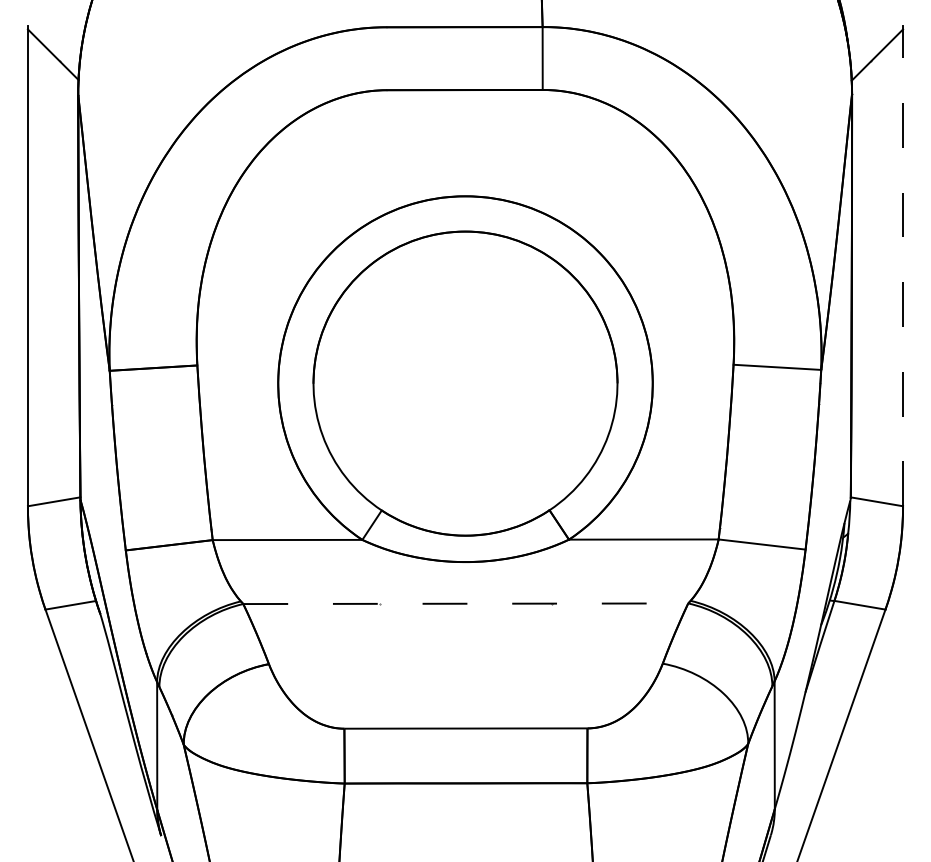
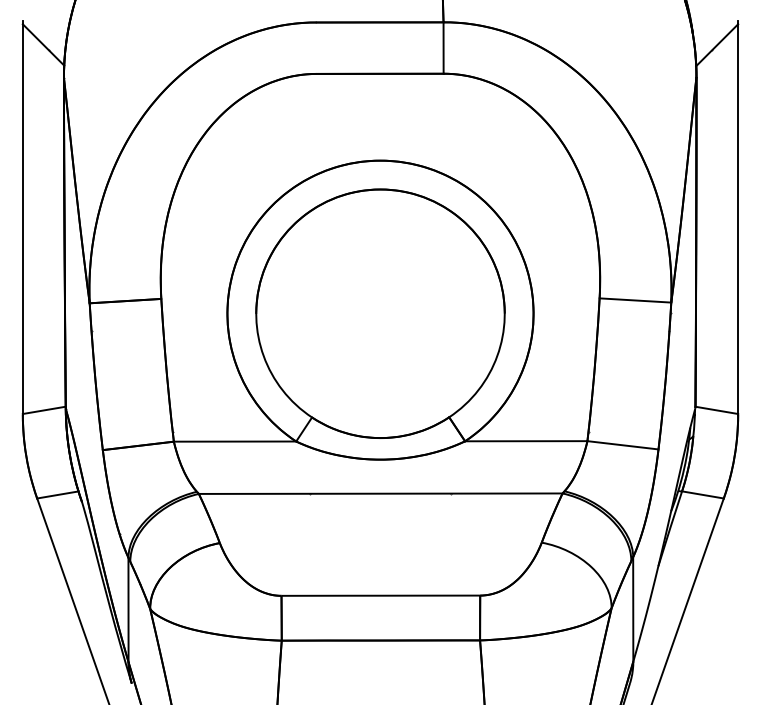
line: (903, 267) -> (738, 218), dashed -> solid
line: (466, 603) -> (381, 493), dashed -> solid

